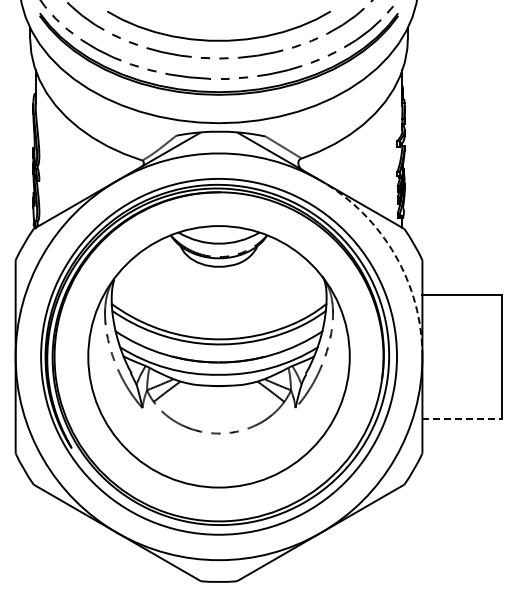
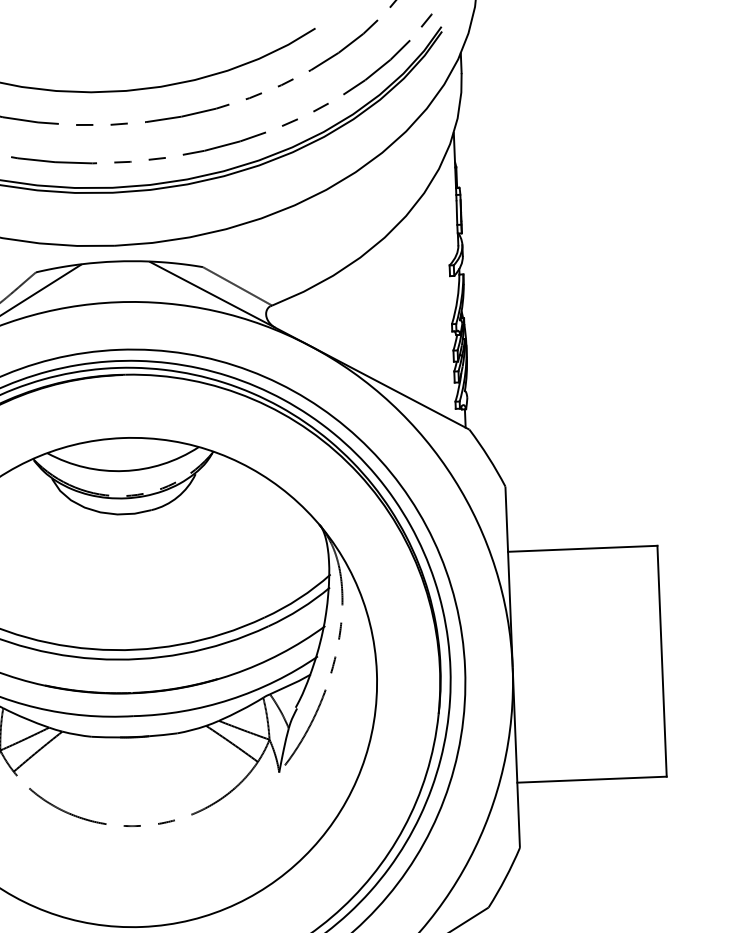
arc: (395, 255) -> (454, 479), dashed -> solid
line: (462, 418) -> (592, 779), dashed -> solid

